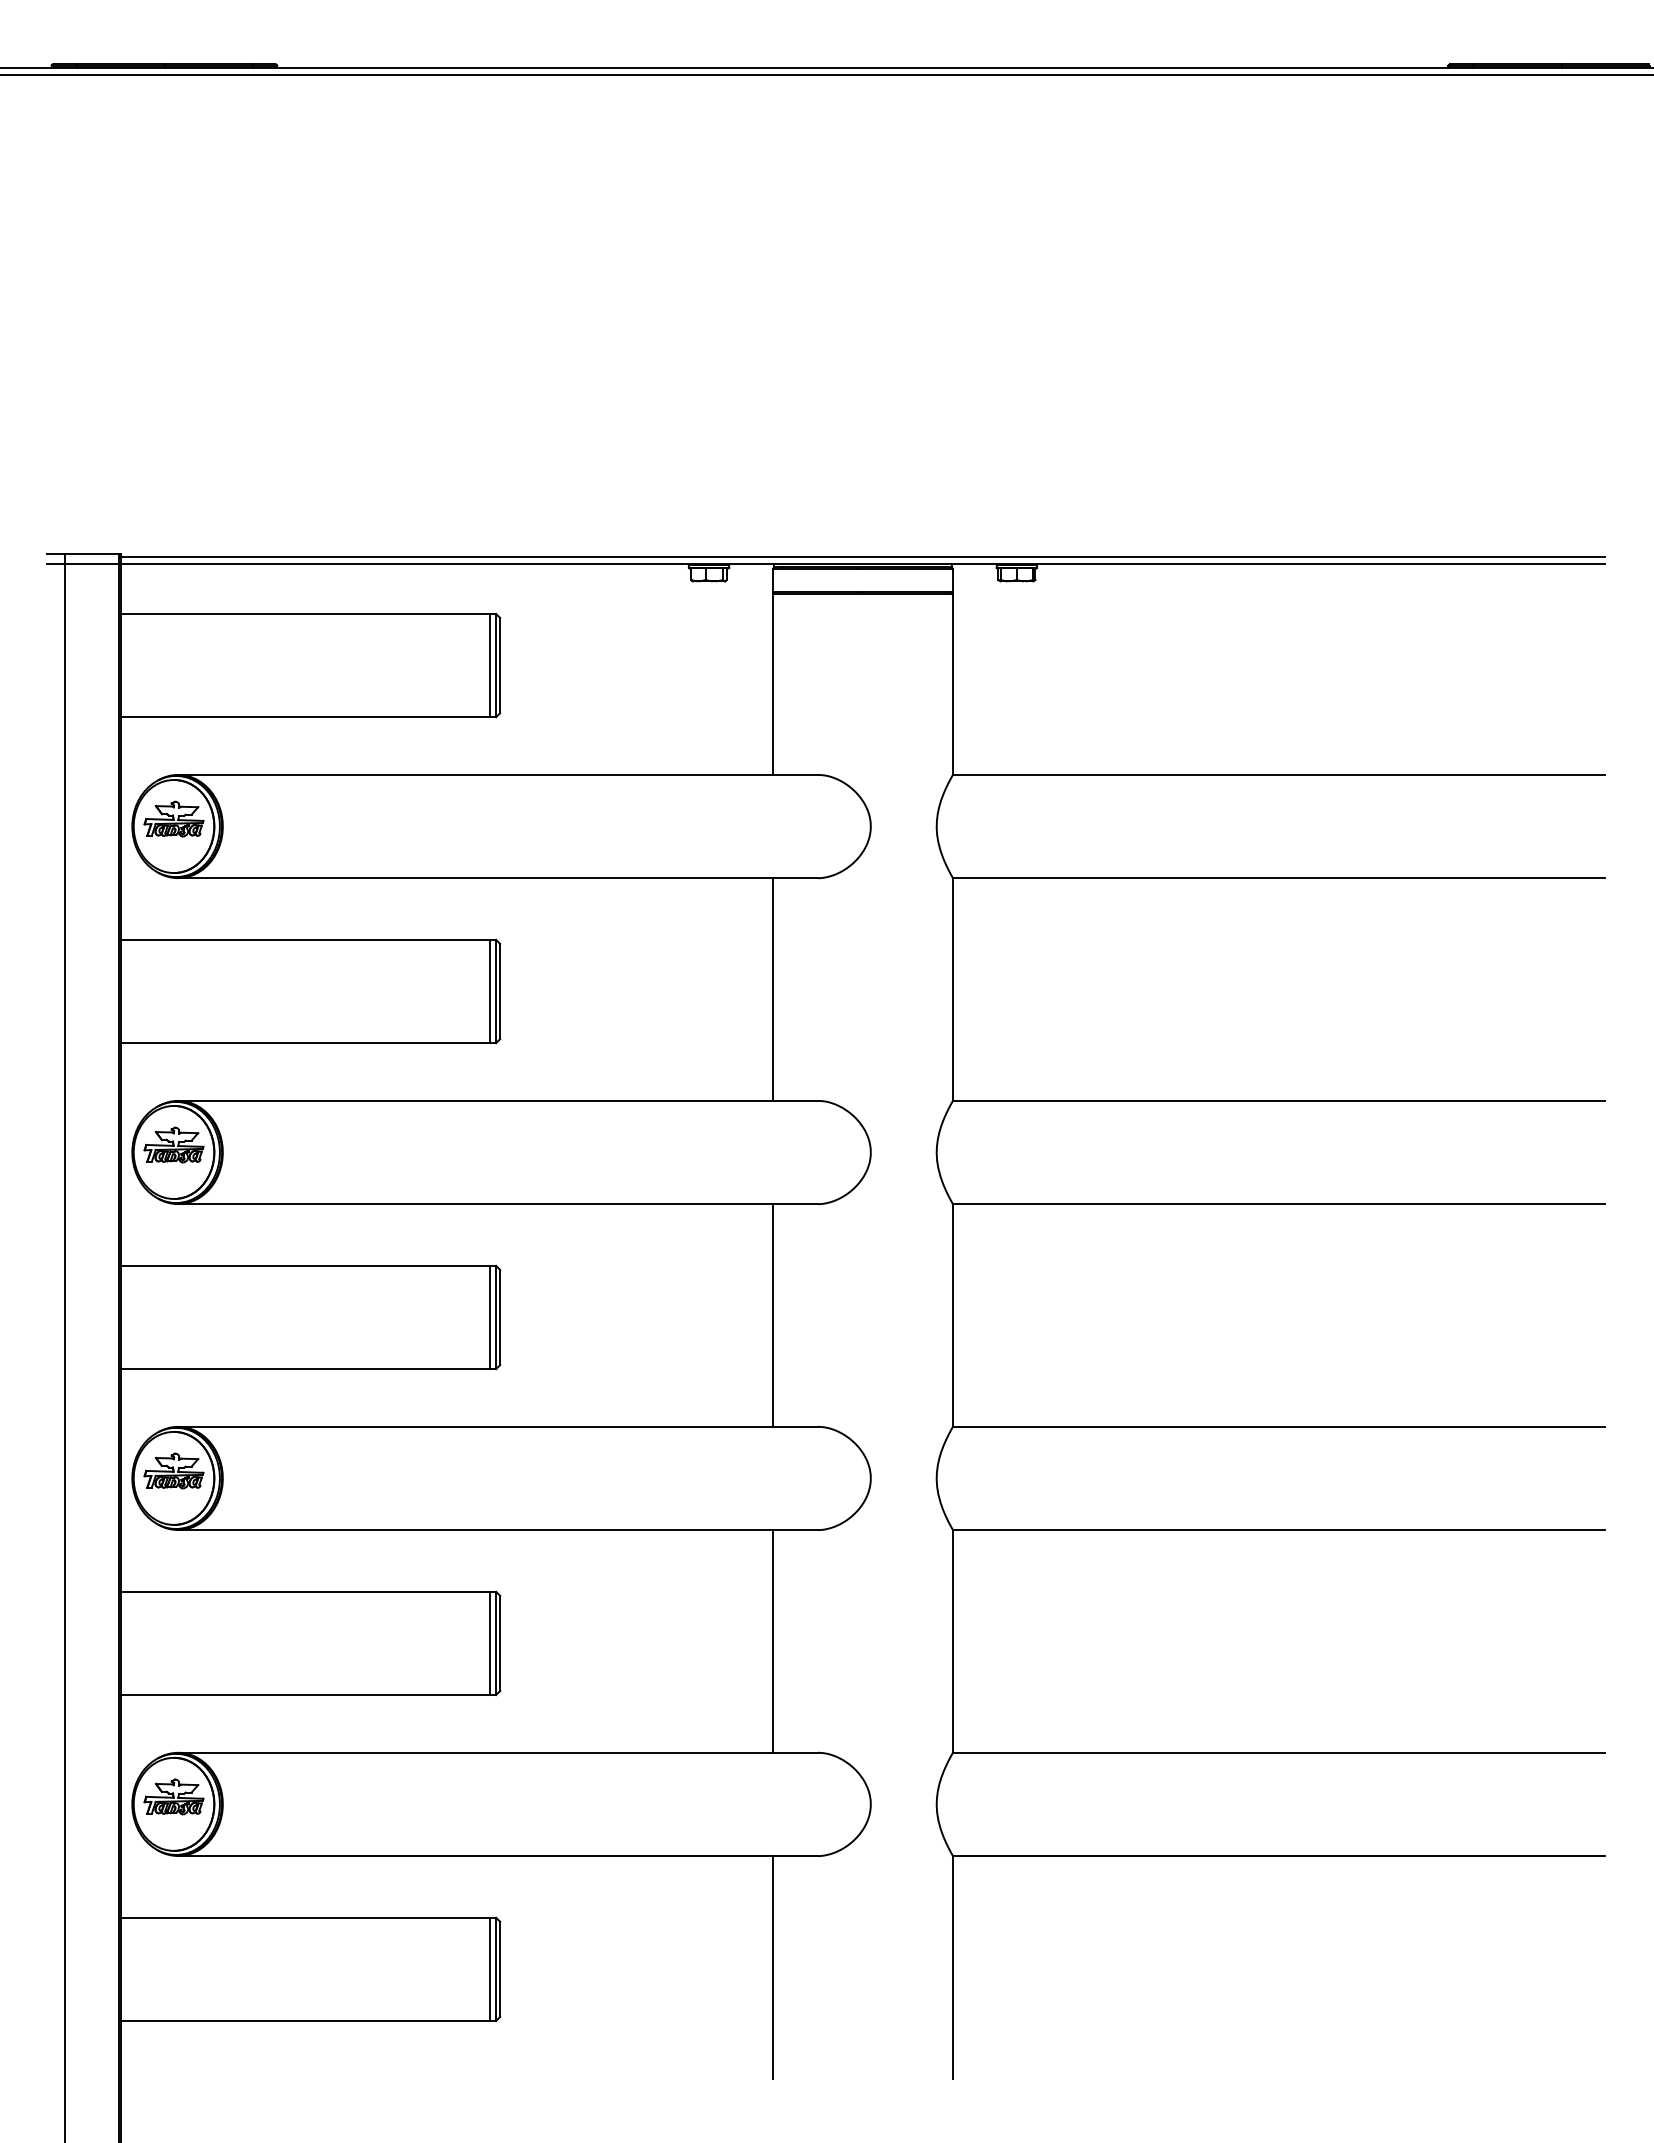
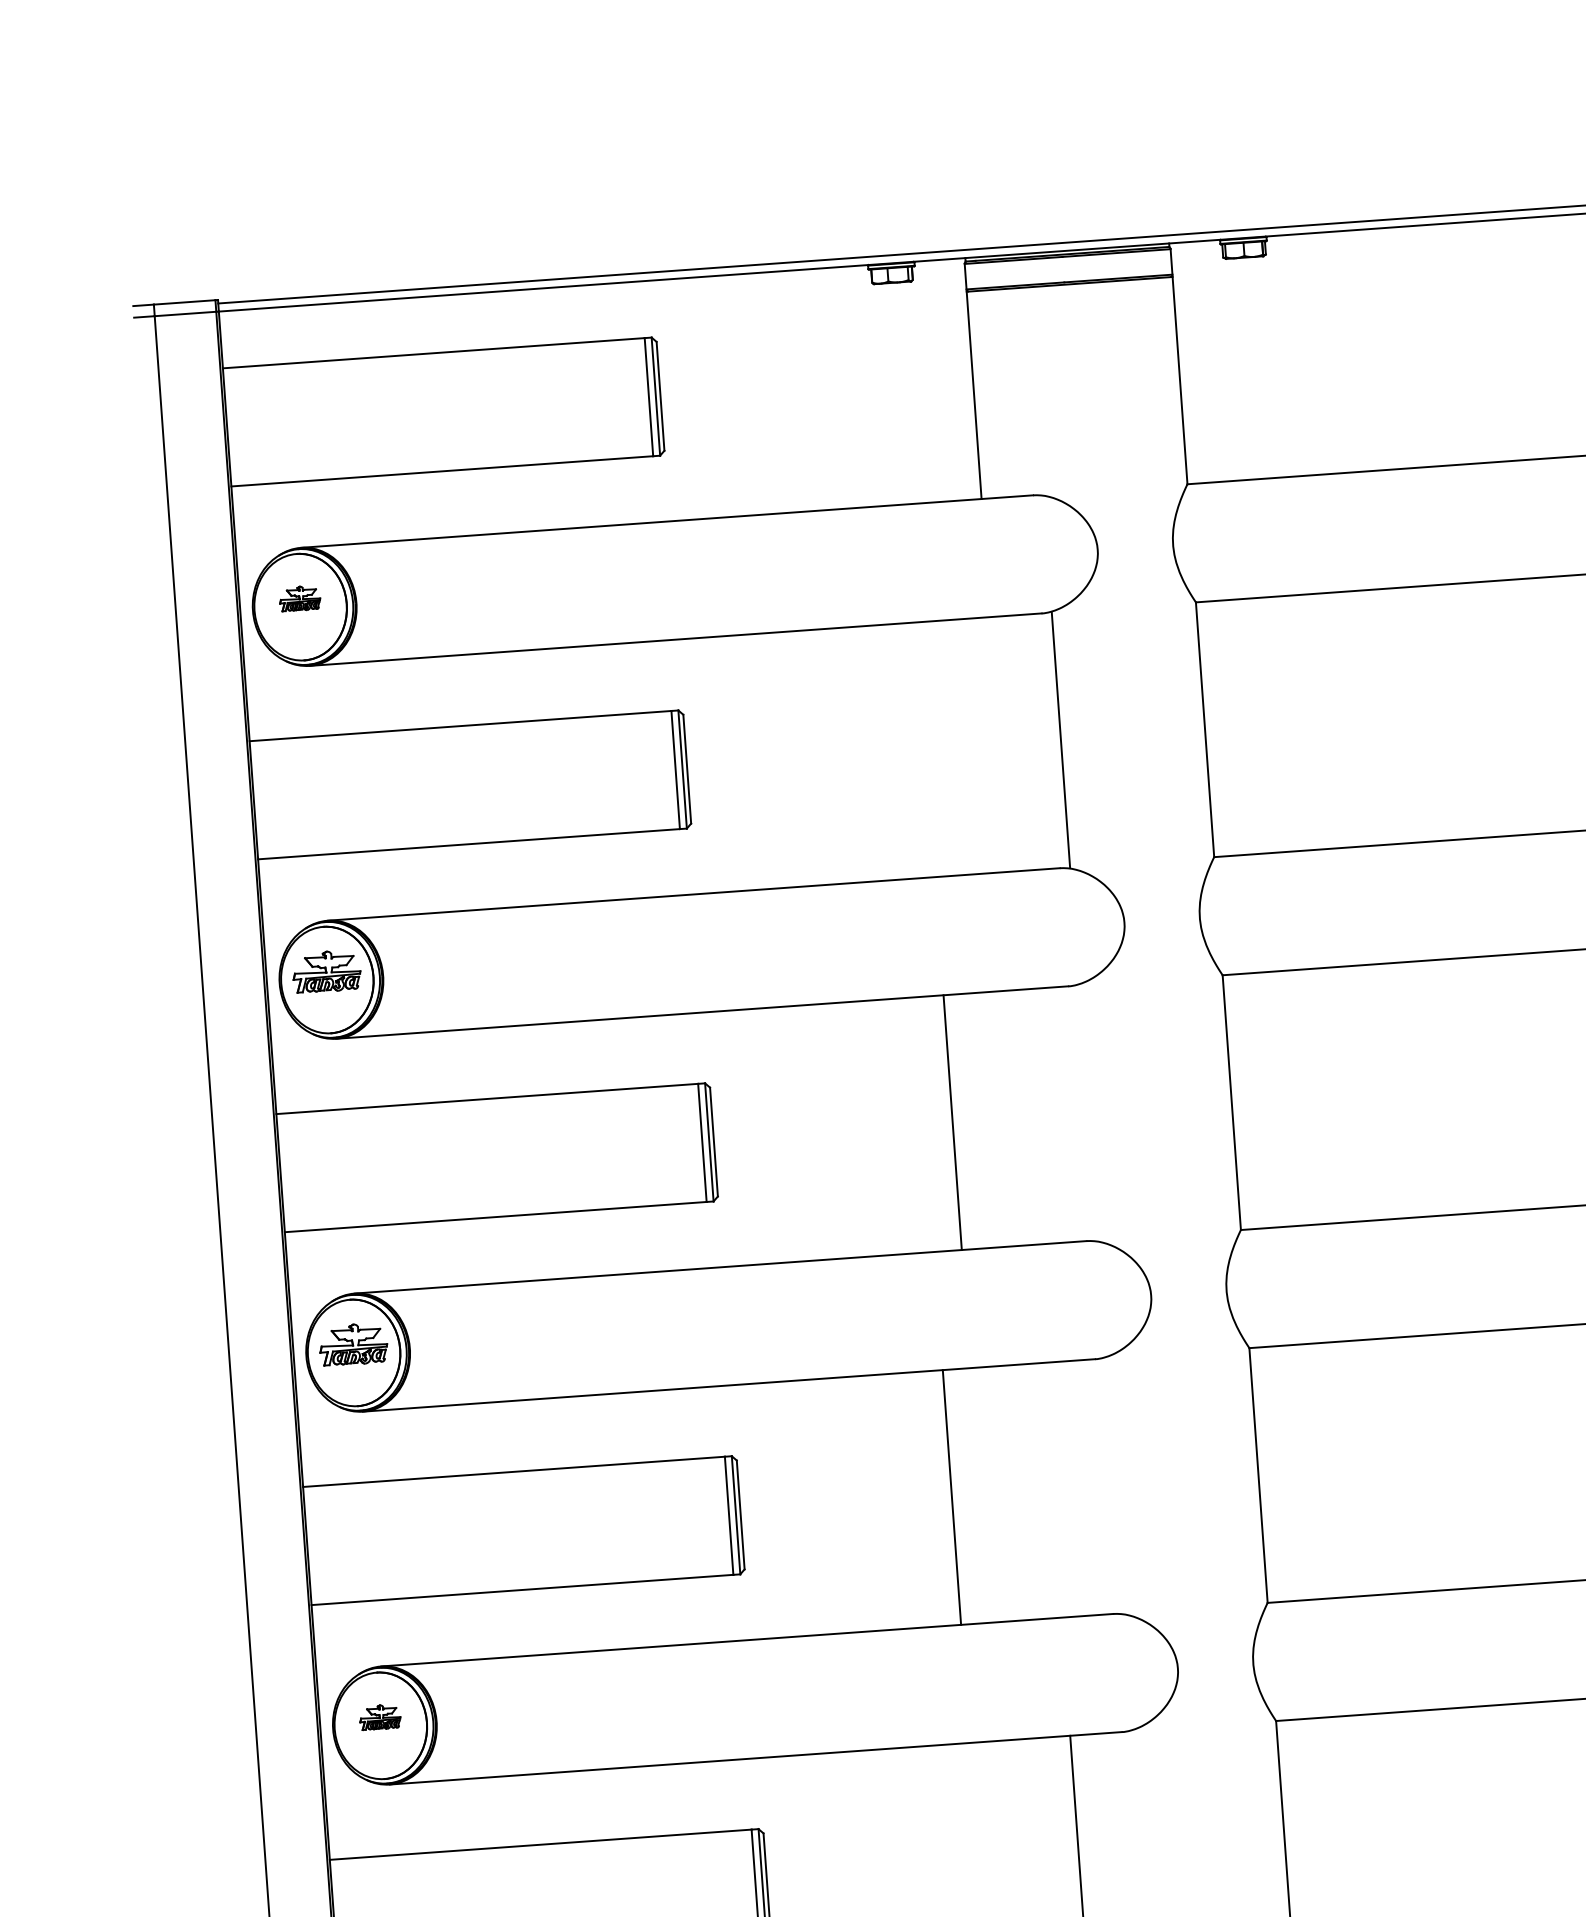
part: (173, 818) -> (299, 598), size x0.6
line: (772, 989) -> (1060, 740), moved
line: (772, 1315) -> (952, 1122), moved
line: (772, 1641) -> (951, 1497), moved
part: (173, 1796) -> (379, 1716), size x0.6

